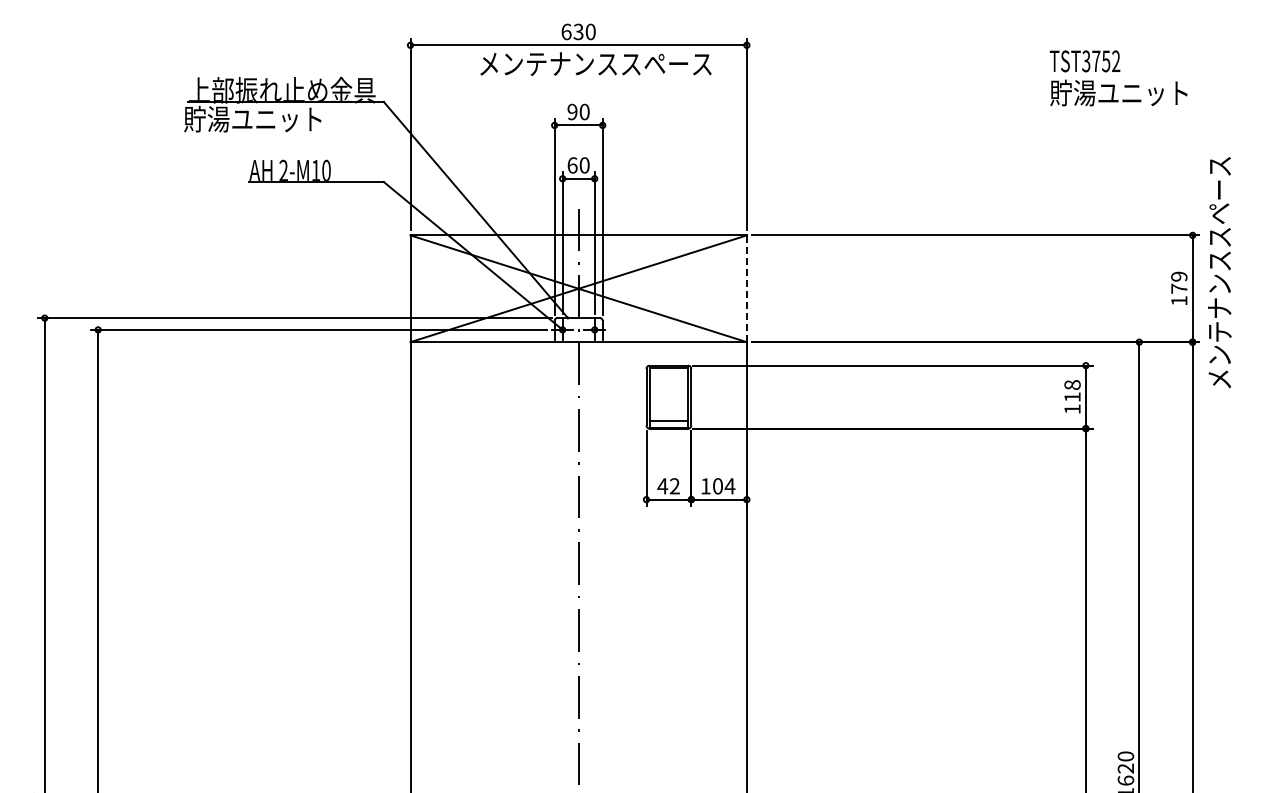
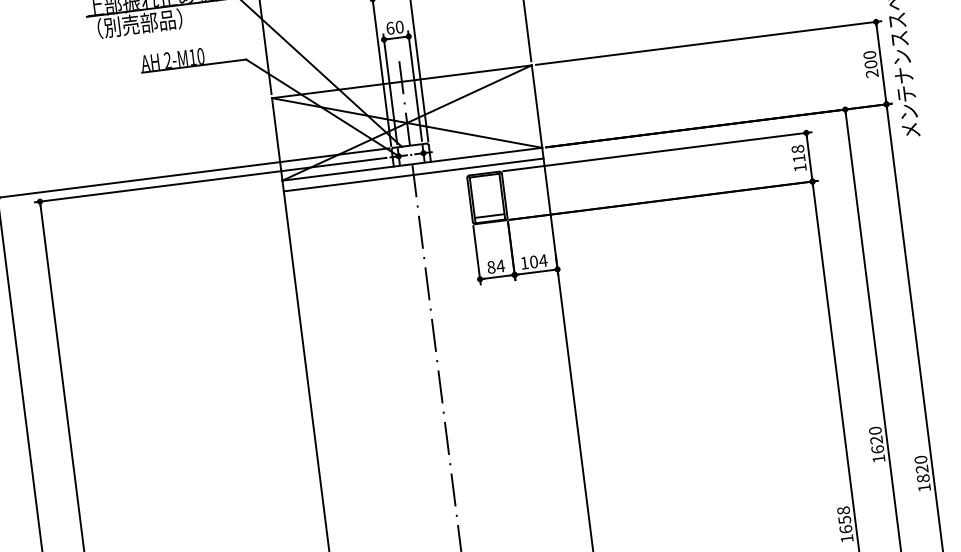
text: (252, 118) -> (138, 23), 貯湯ユニット -> （別売部品）
line: (746, 288) -> (536, 106), dashed -> solid
text: (1179, 288) -> (871, 64), 179 -> 200
line: (578, 356) -> (413, 175), added
text: (668, 486) -> (495, 266), 42 -> 84

